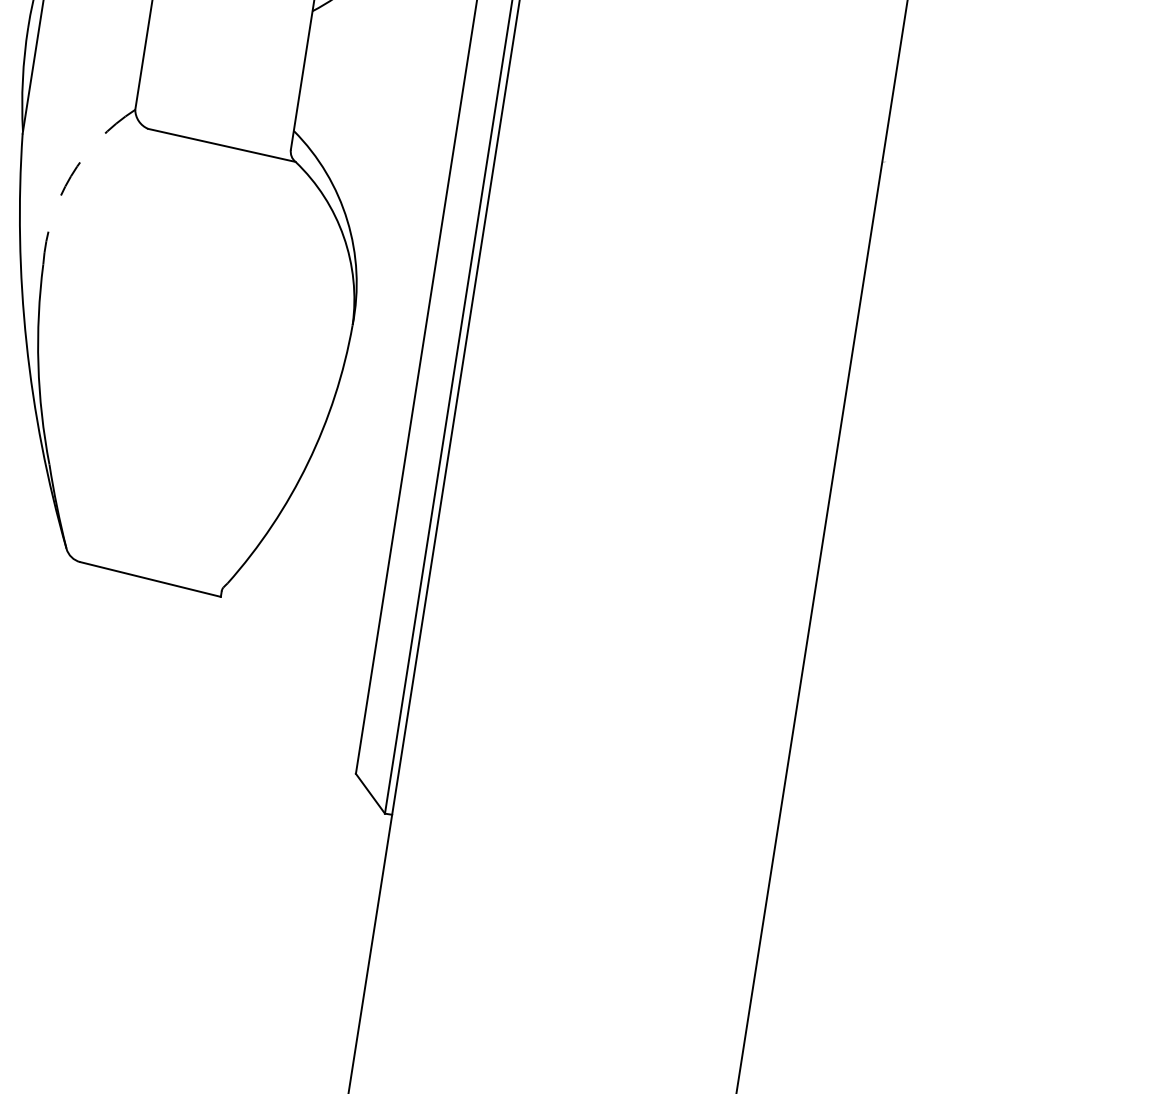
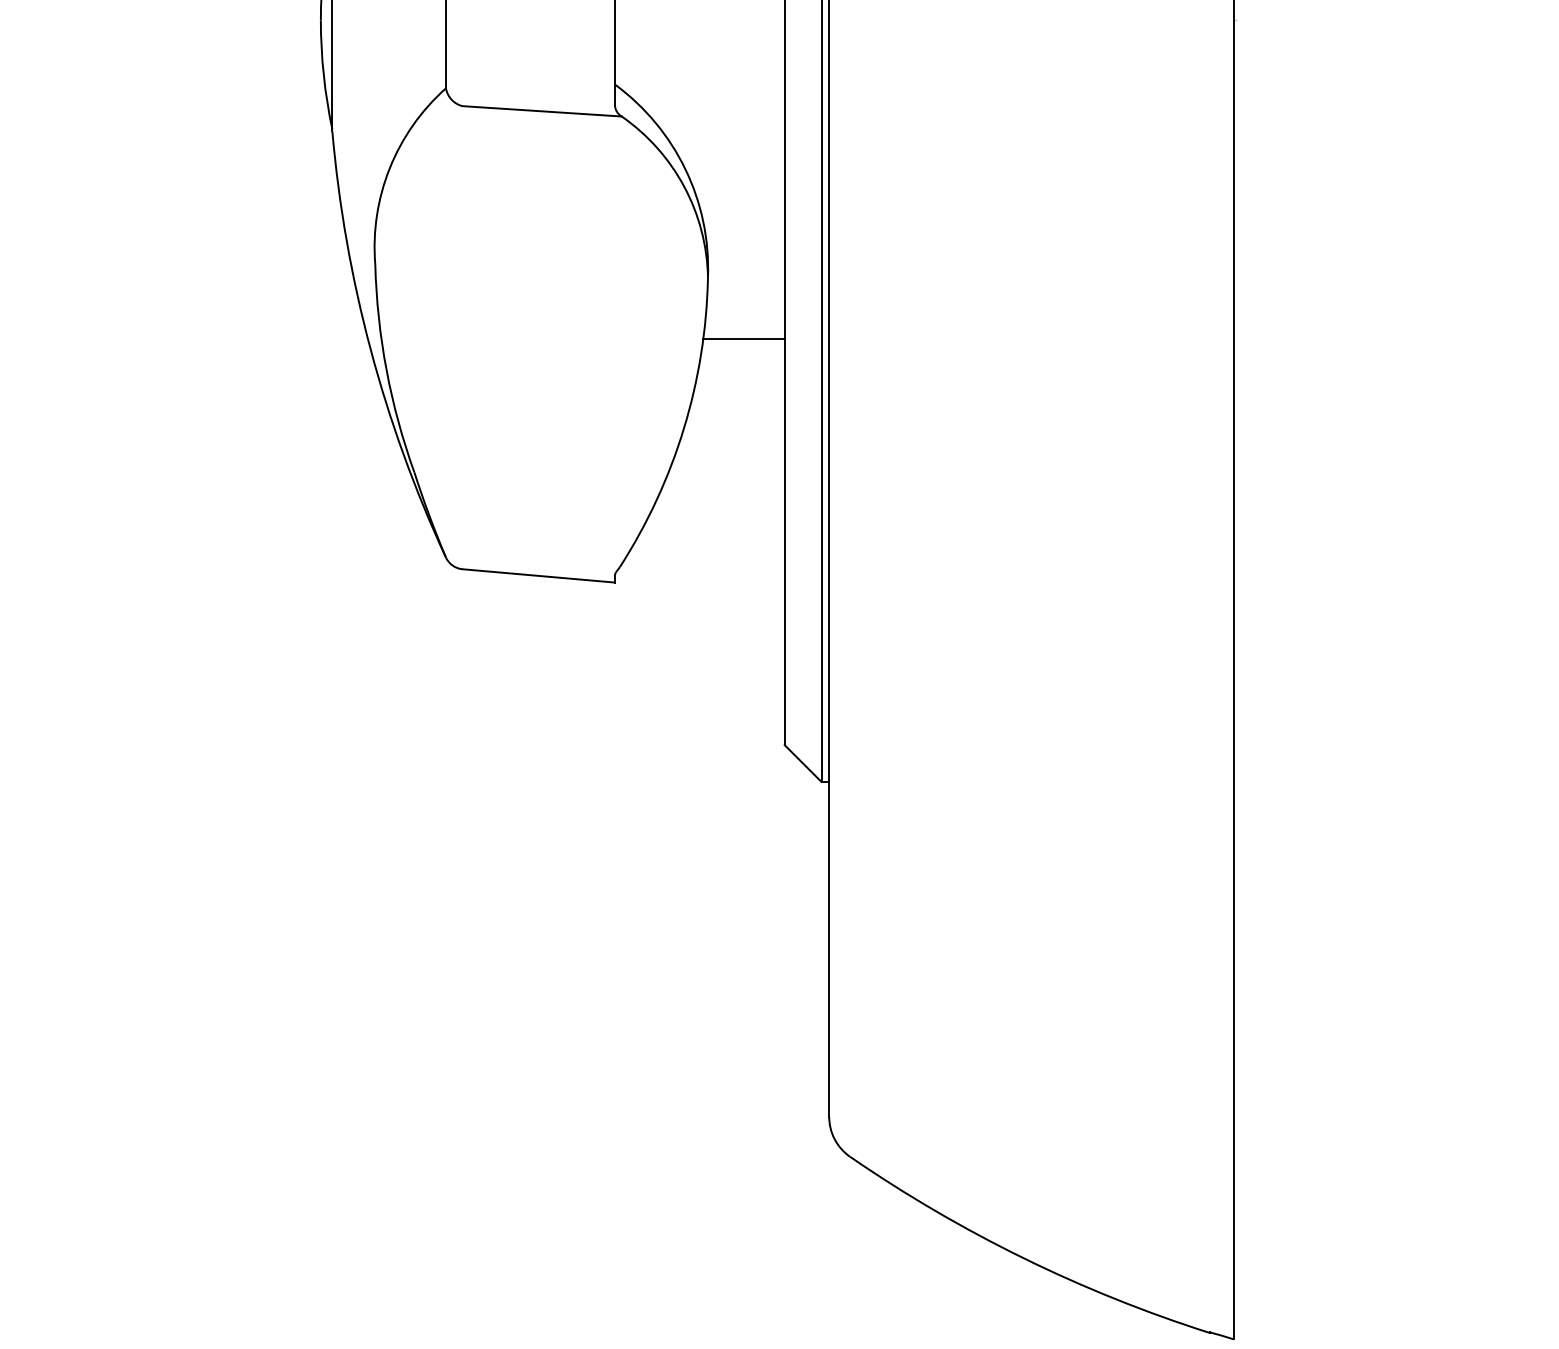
arc: (70, 176) -> (389, 168), dashed -> solid
line: (376, 388) -> (743, 339), added

